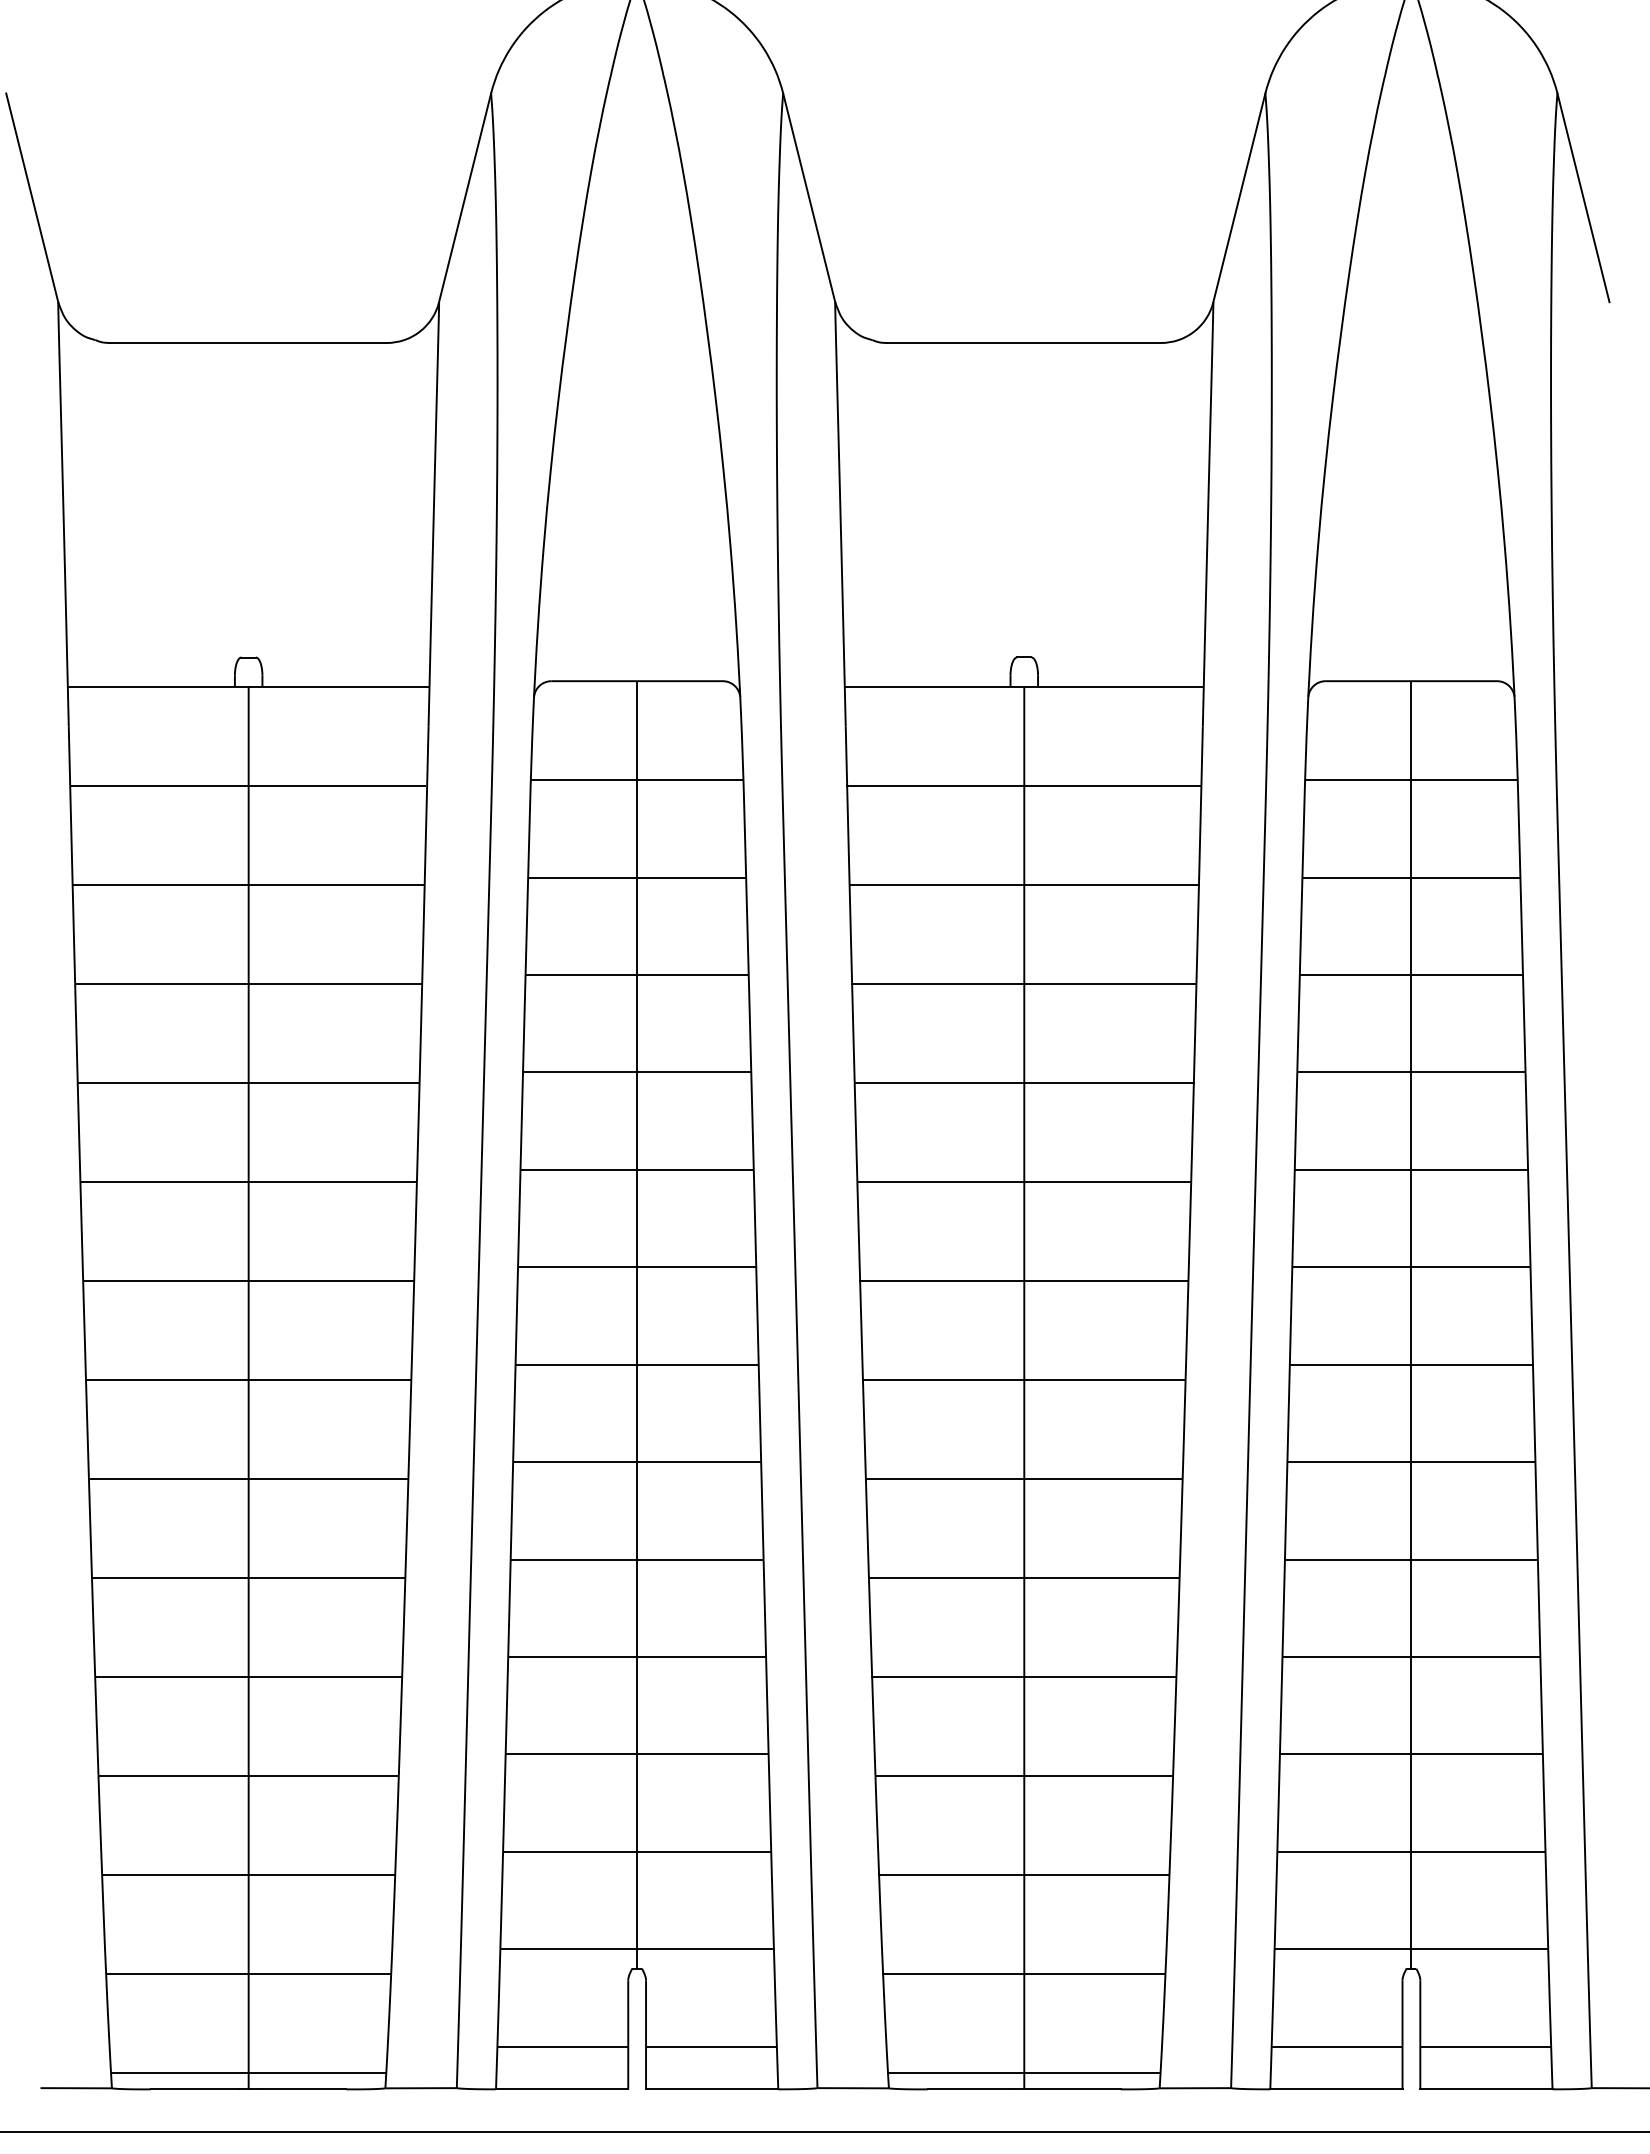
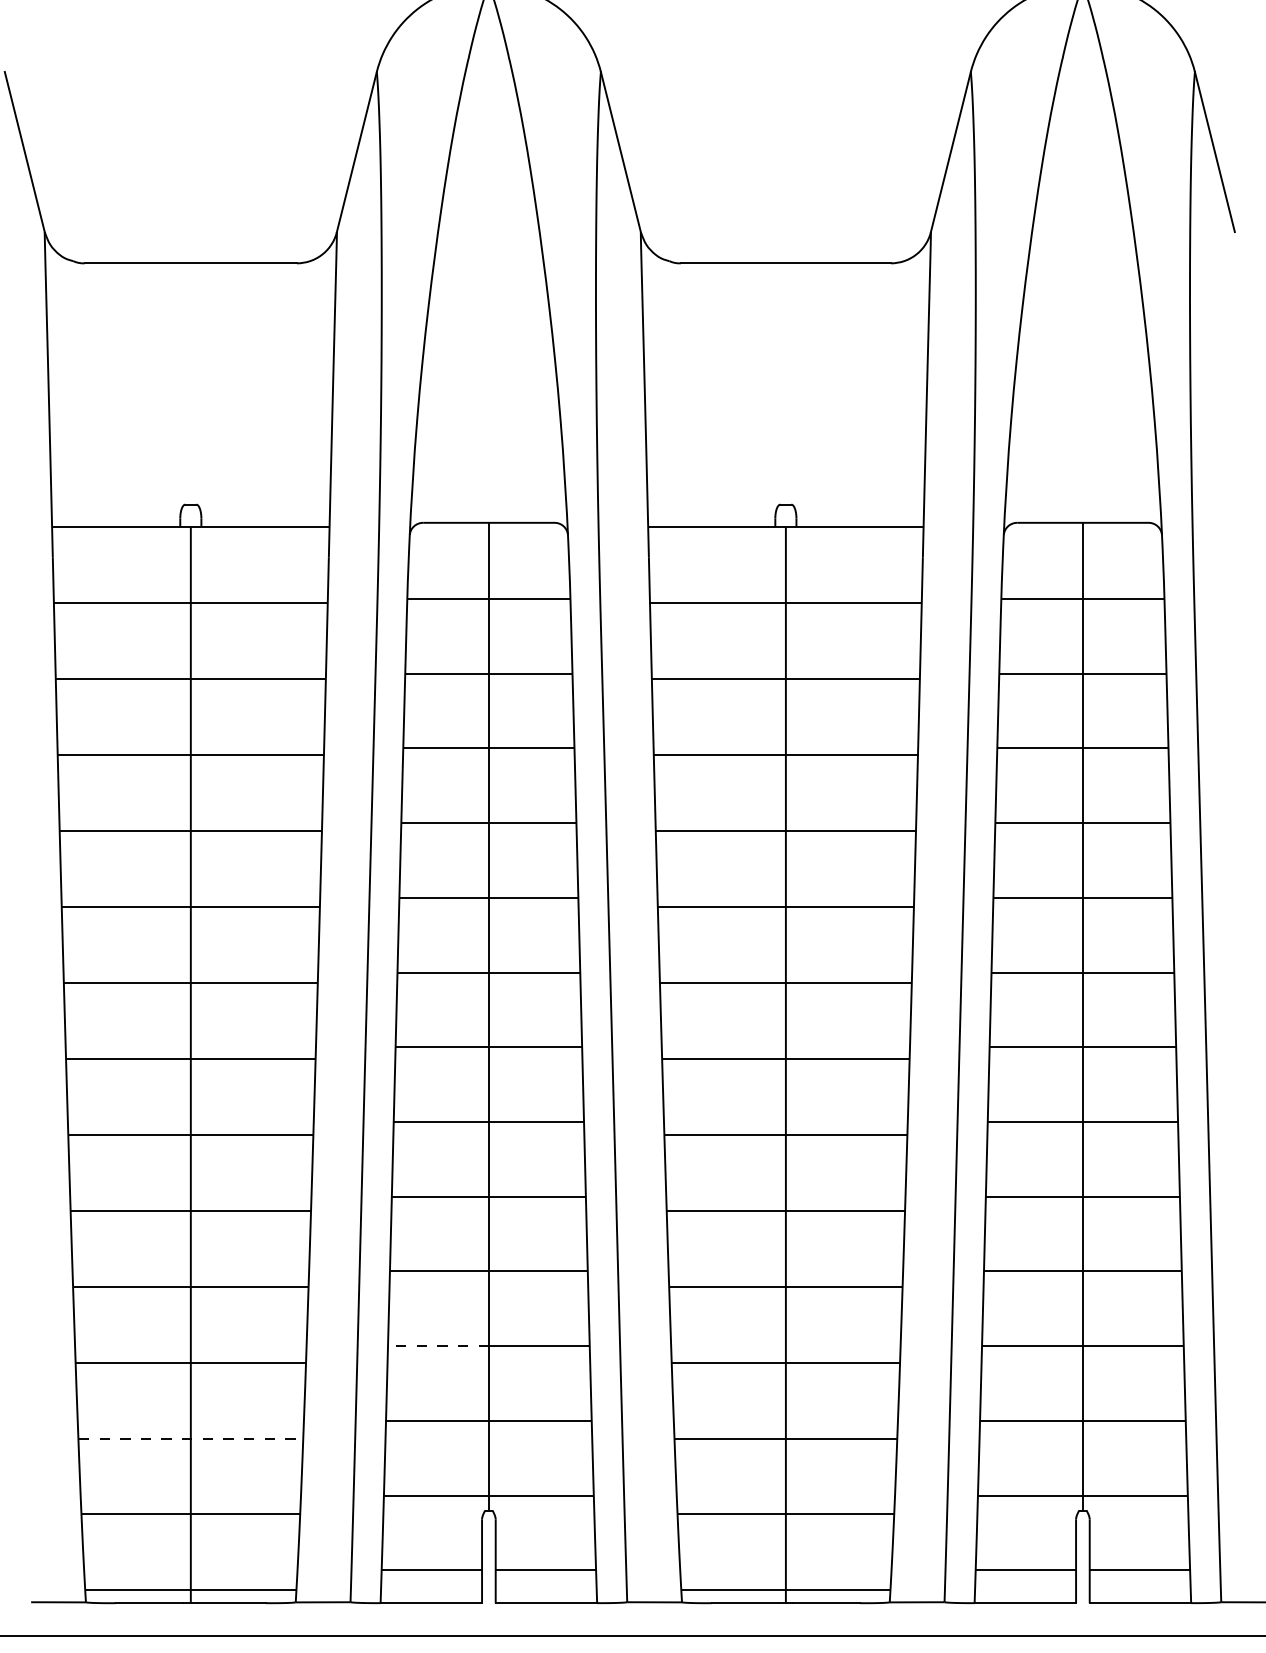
line: (571, 1754) -> (438, 1346), solid -> dashed
line: (248, 1874) -> (190, 1438), solid -> dashed

